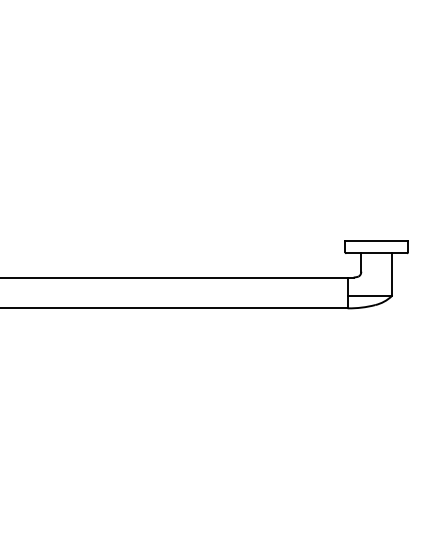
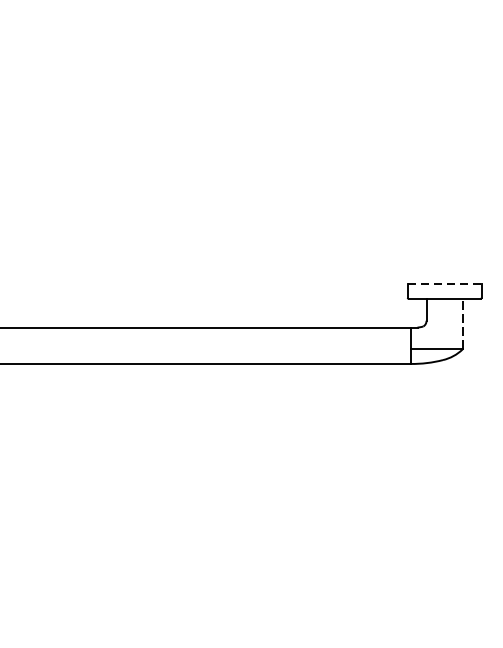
line: (377, 240) -> (445, 283), solid -> dashed
line: (392, 273) -> (463, 322), solid -> dashed

